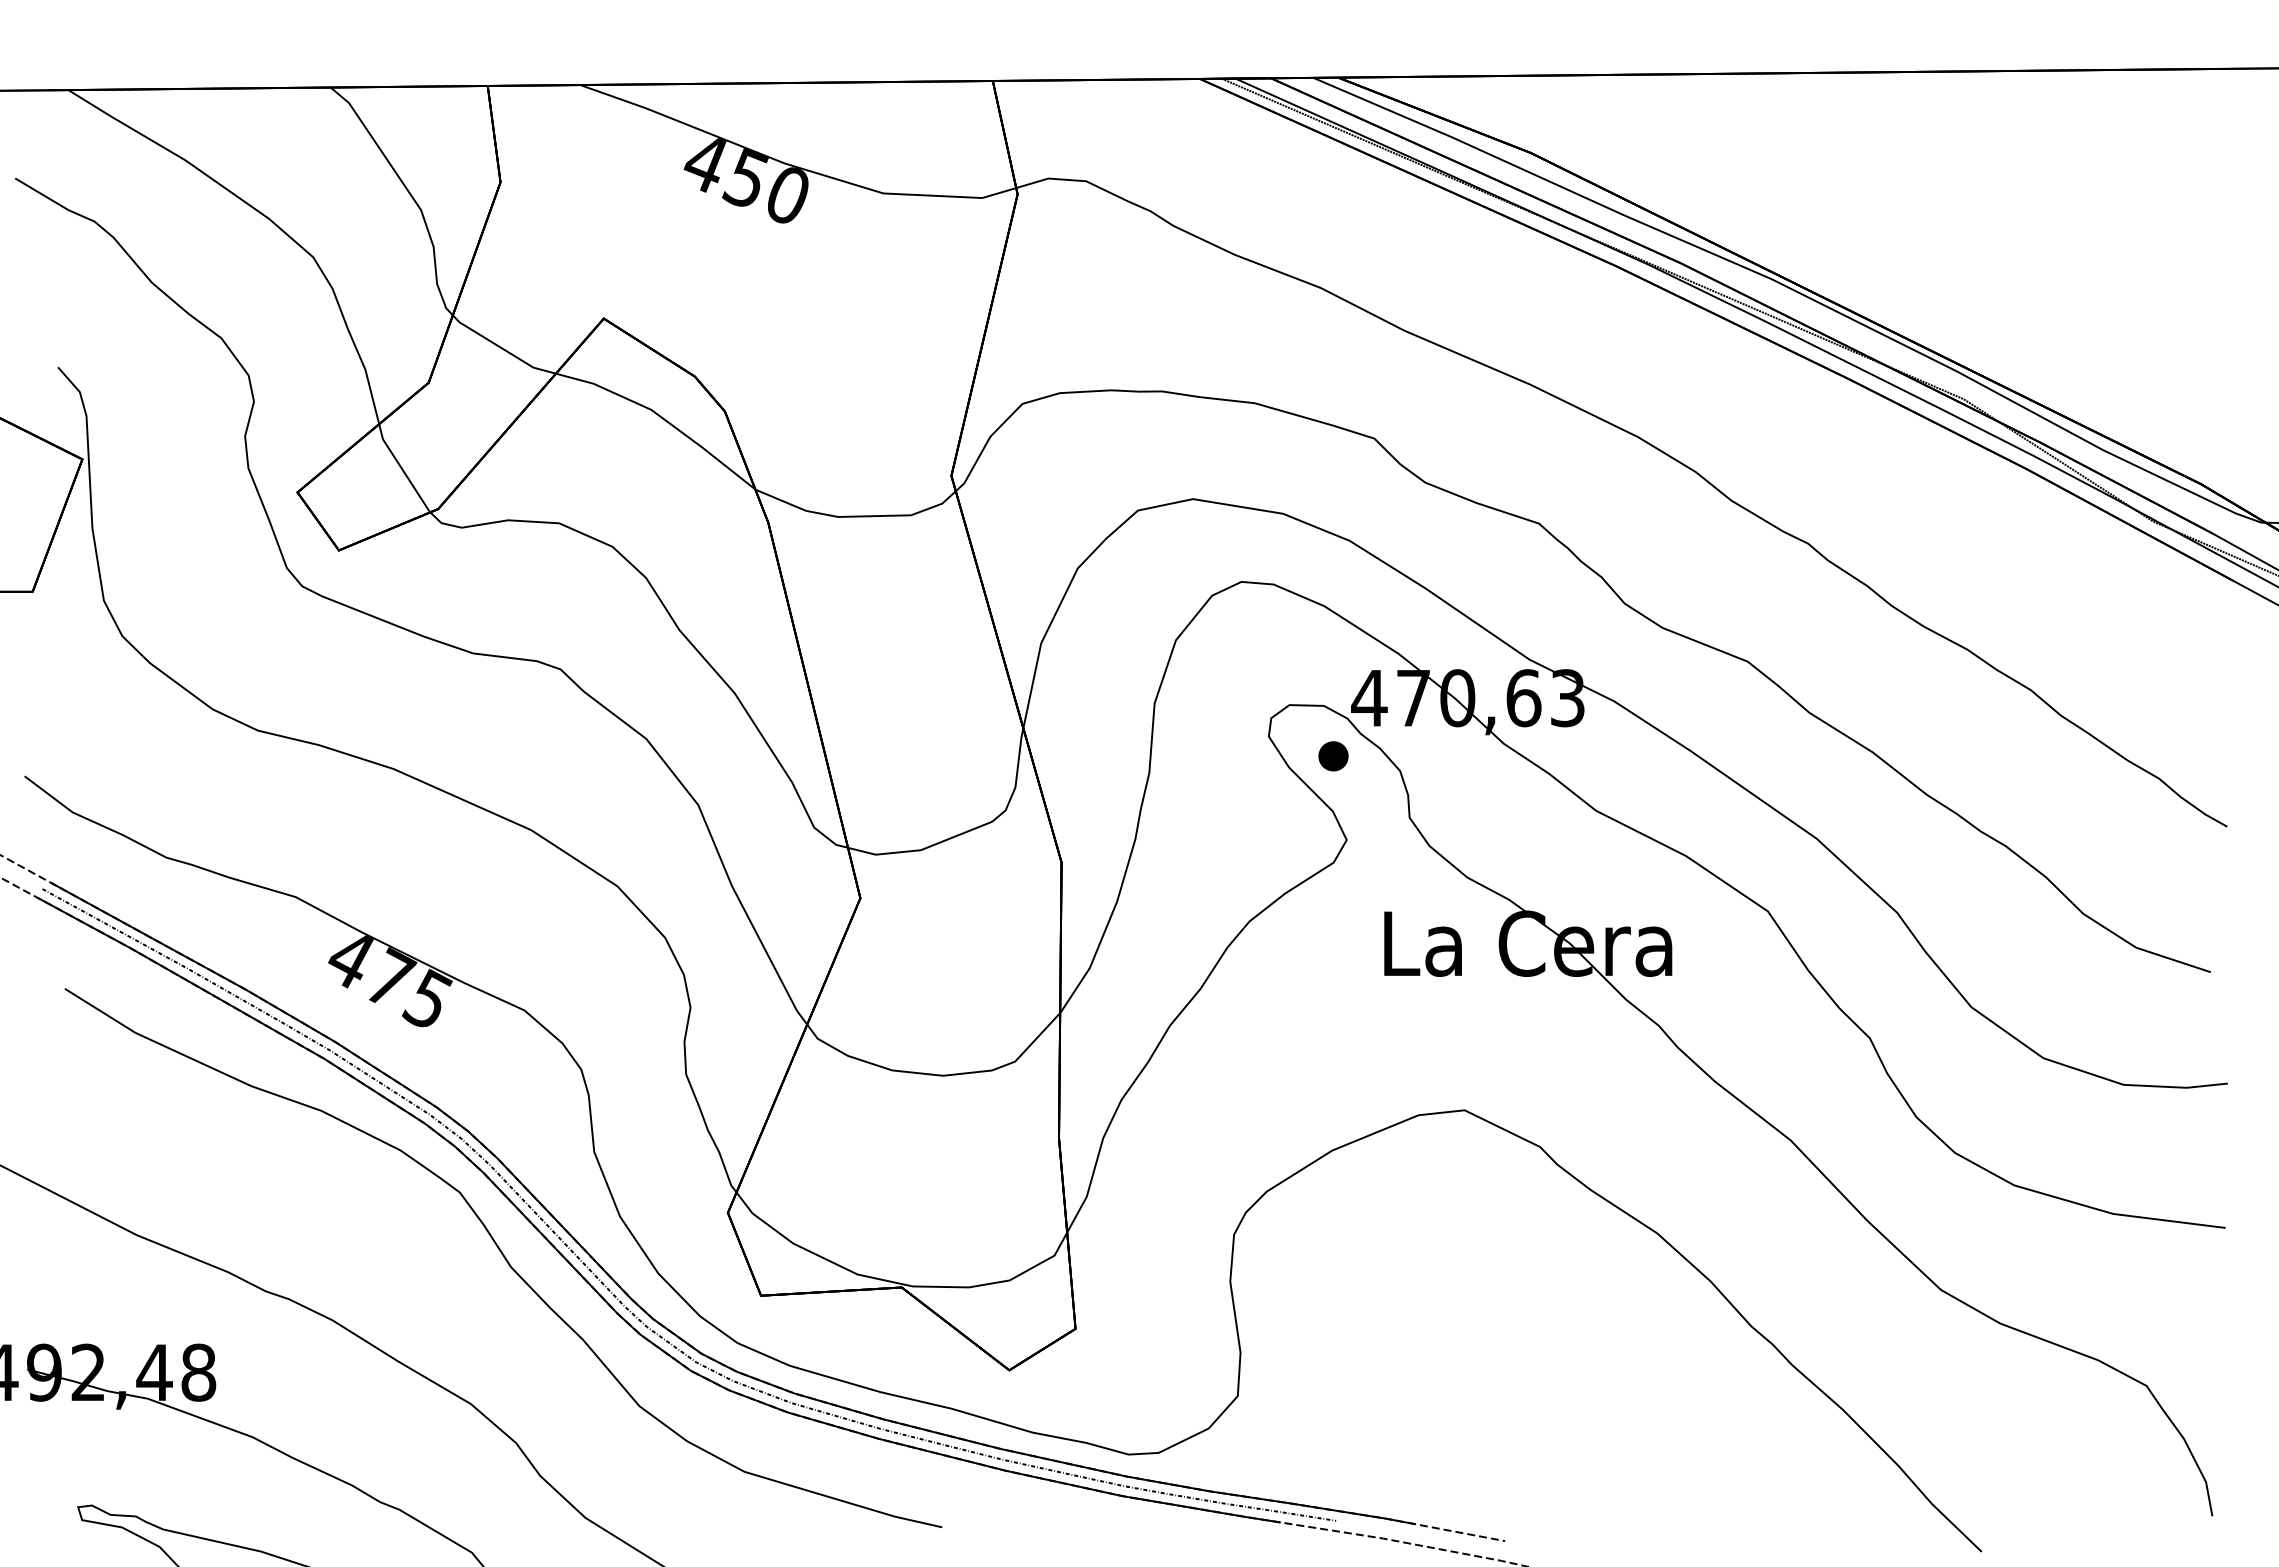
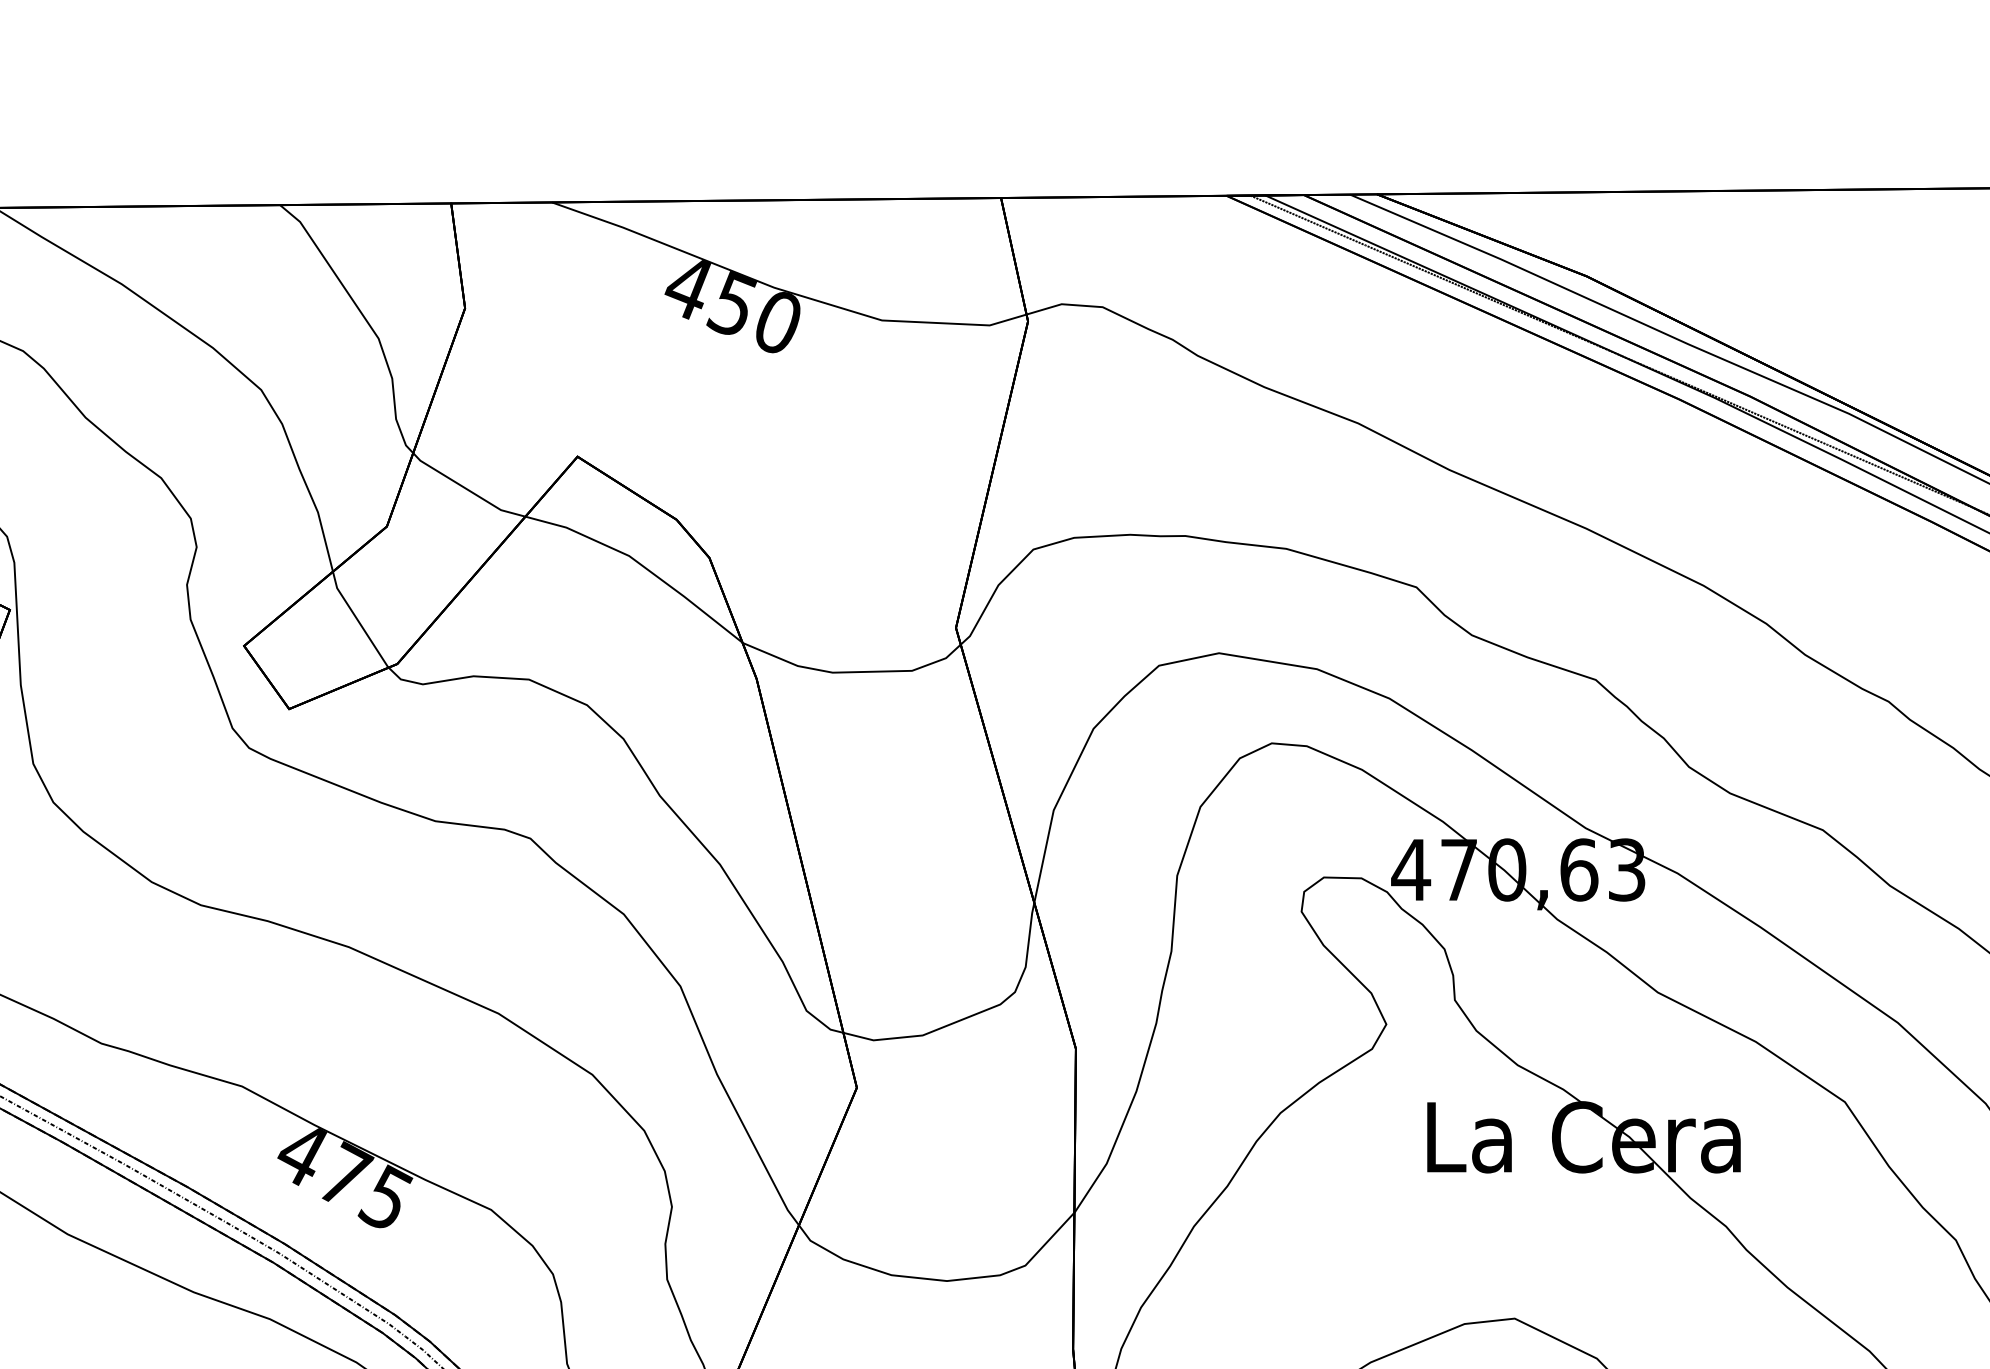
part: (1333, 756) -> (1371, 933), removed

